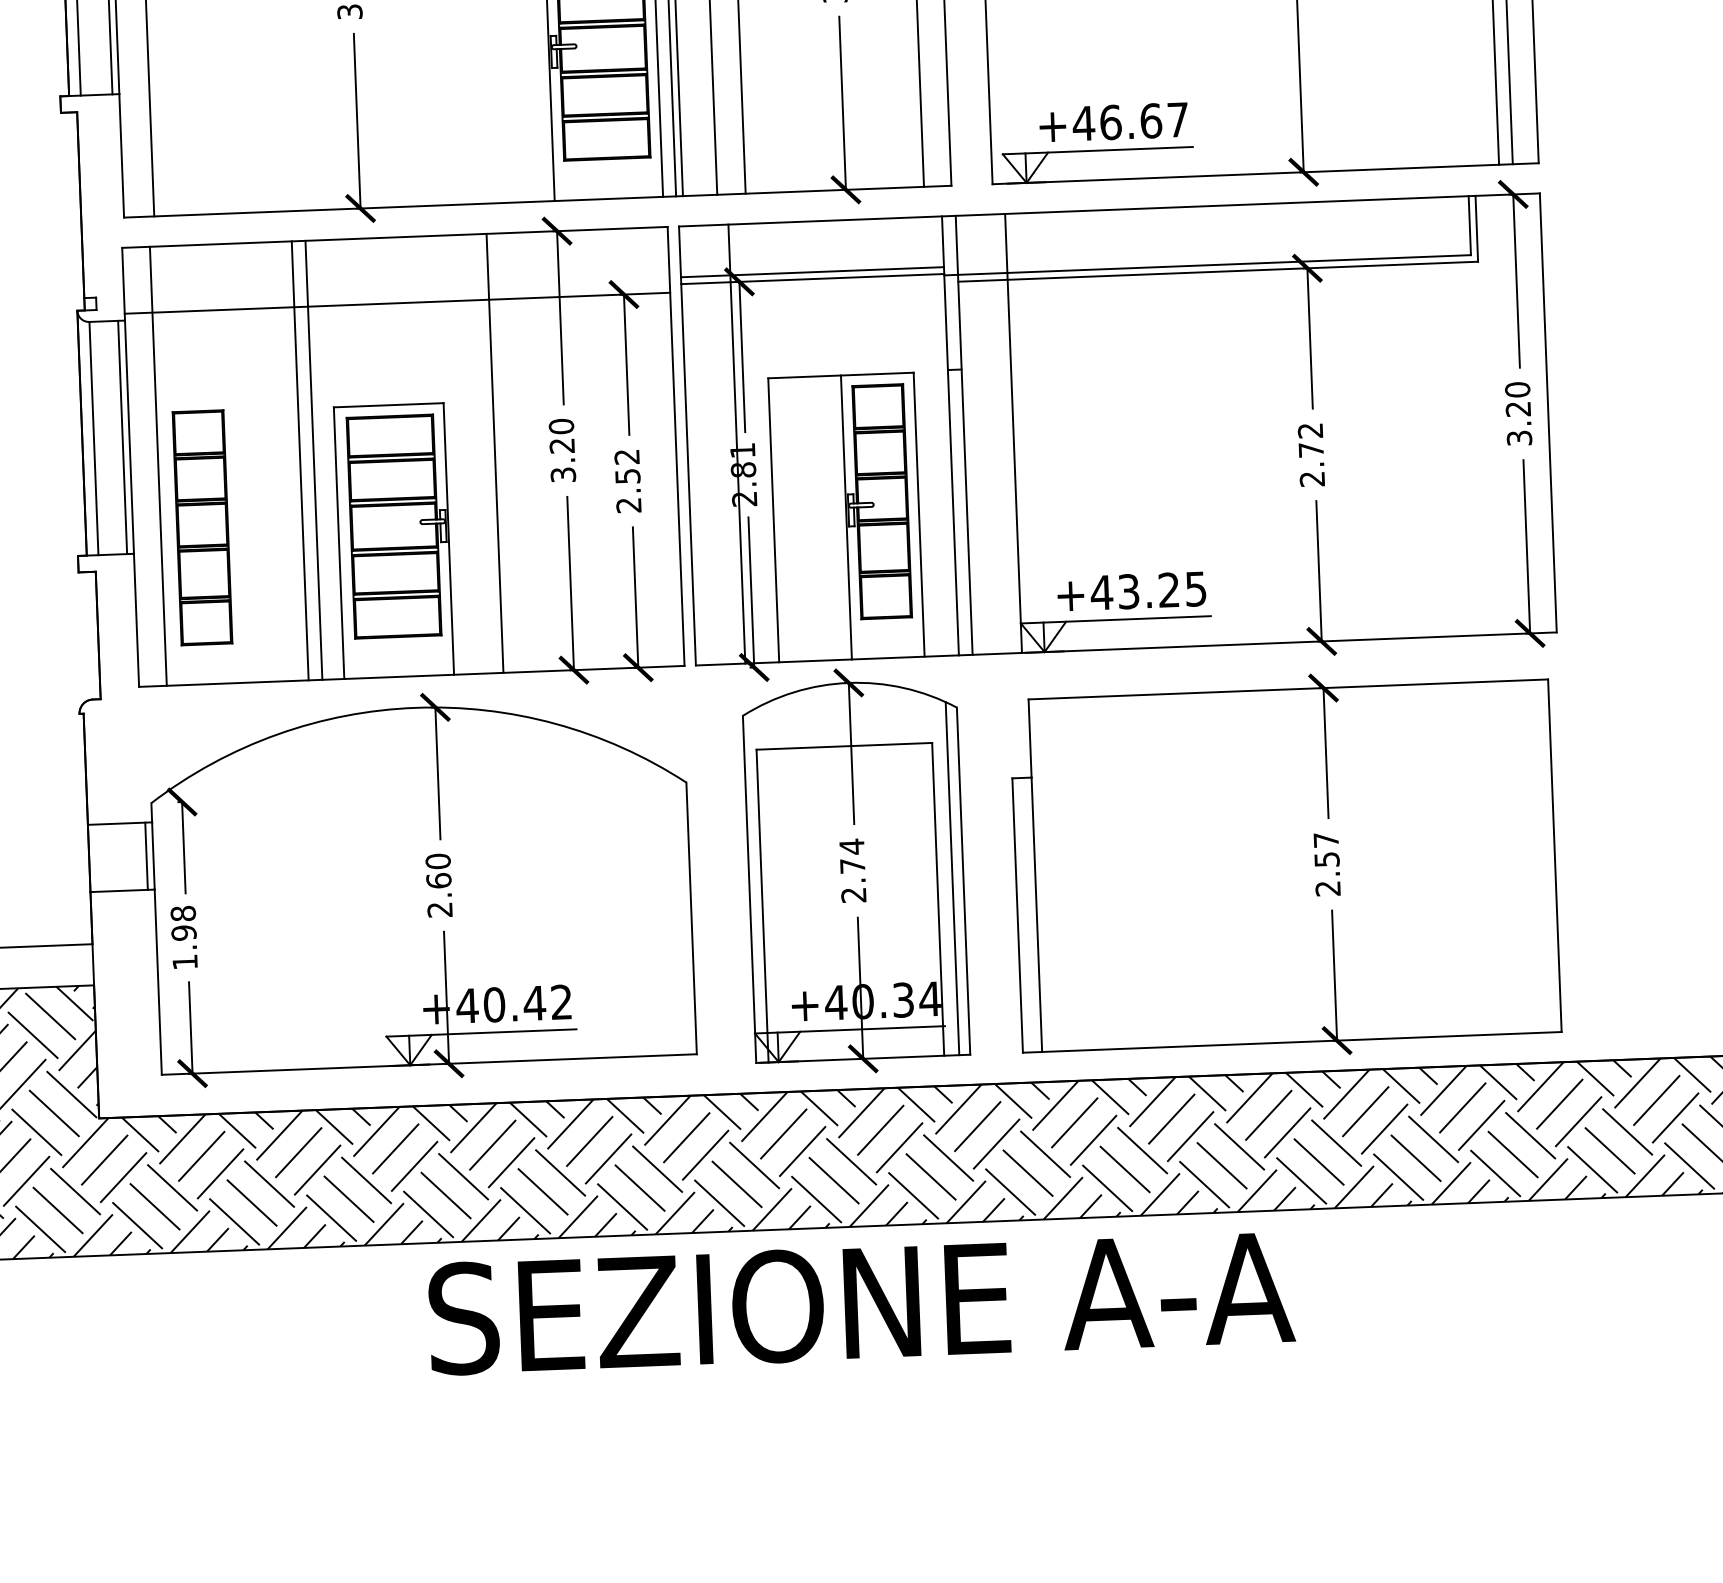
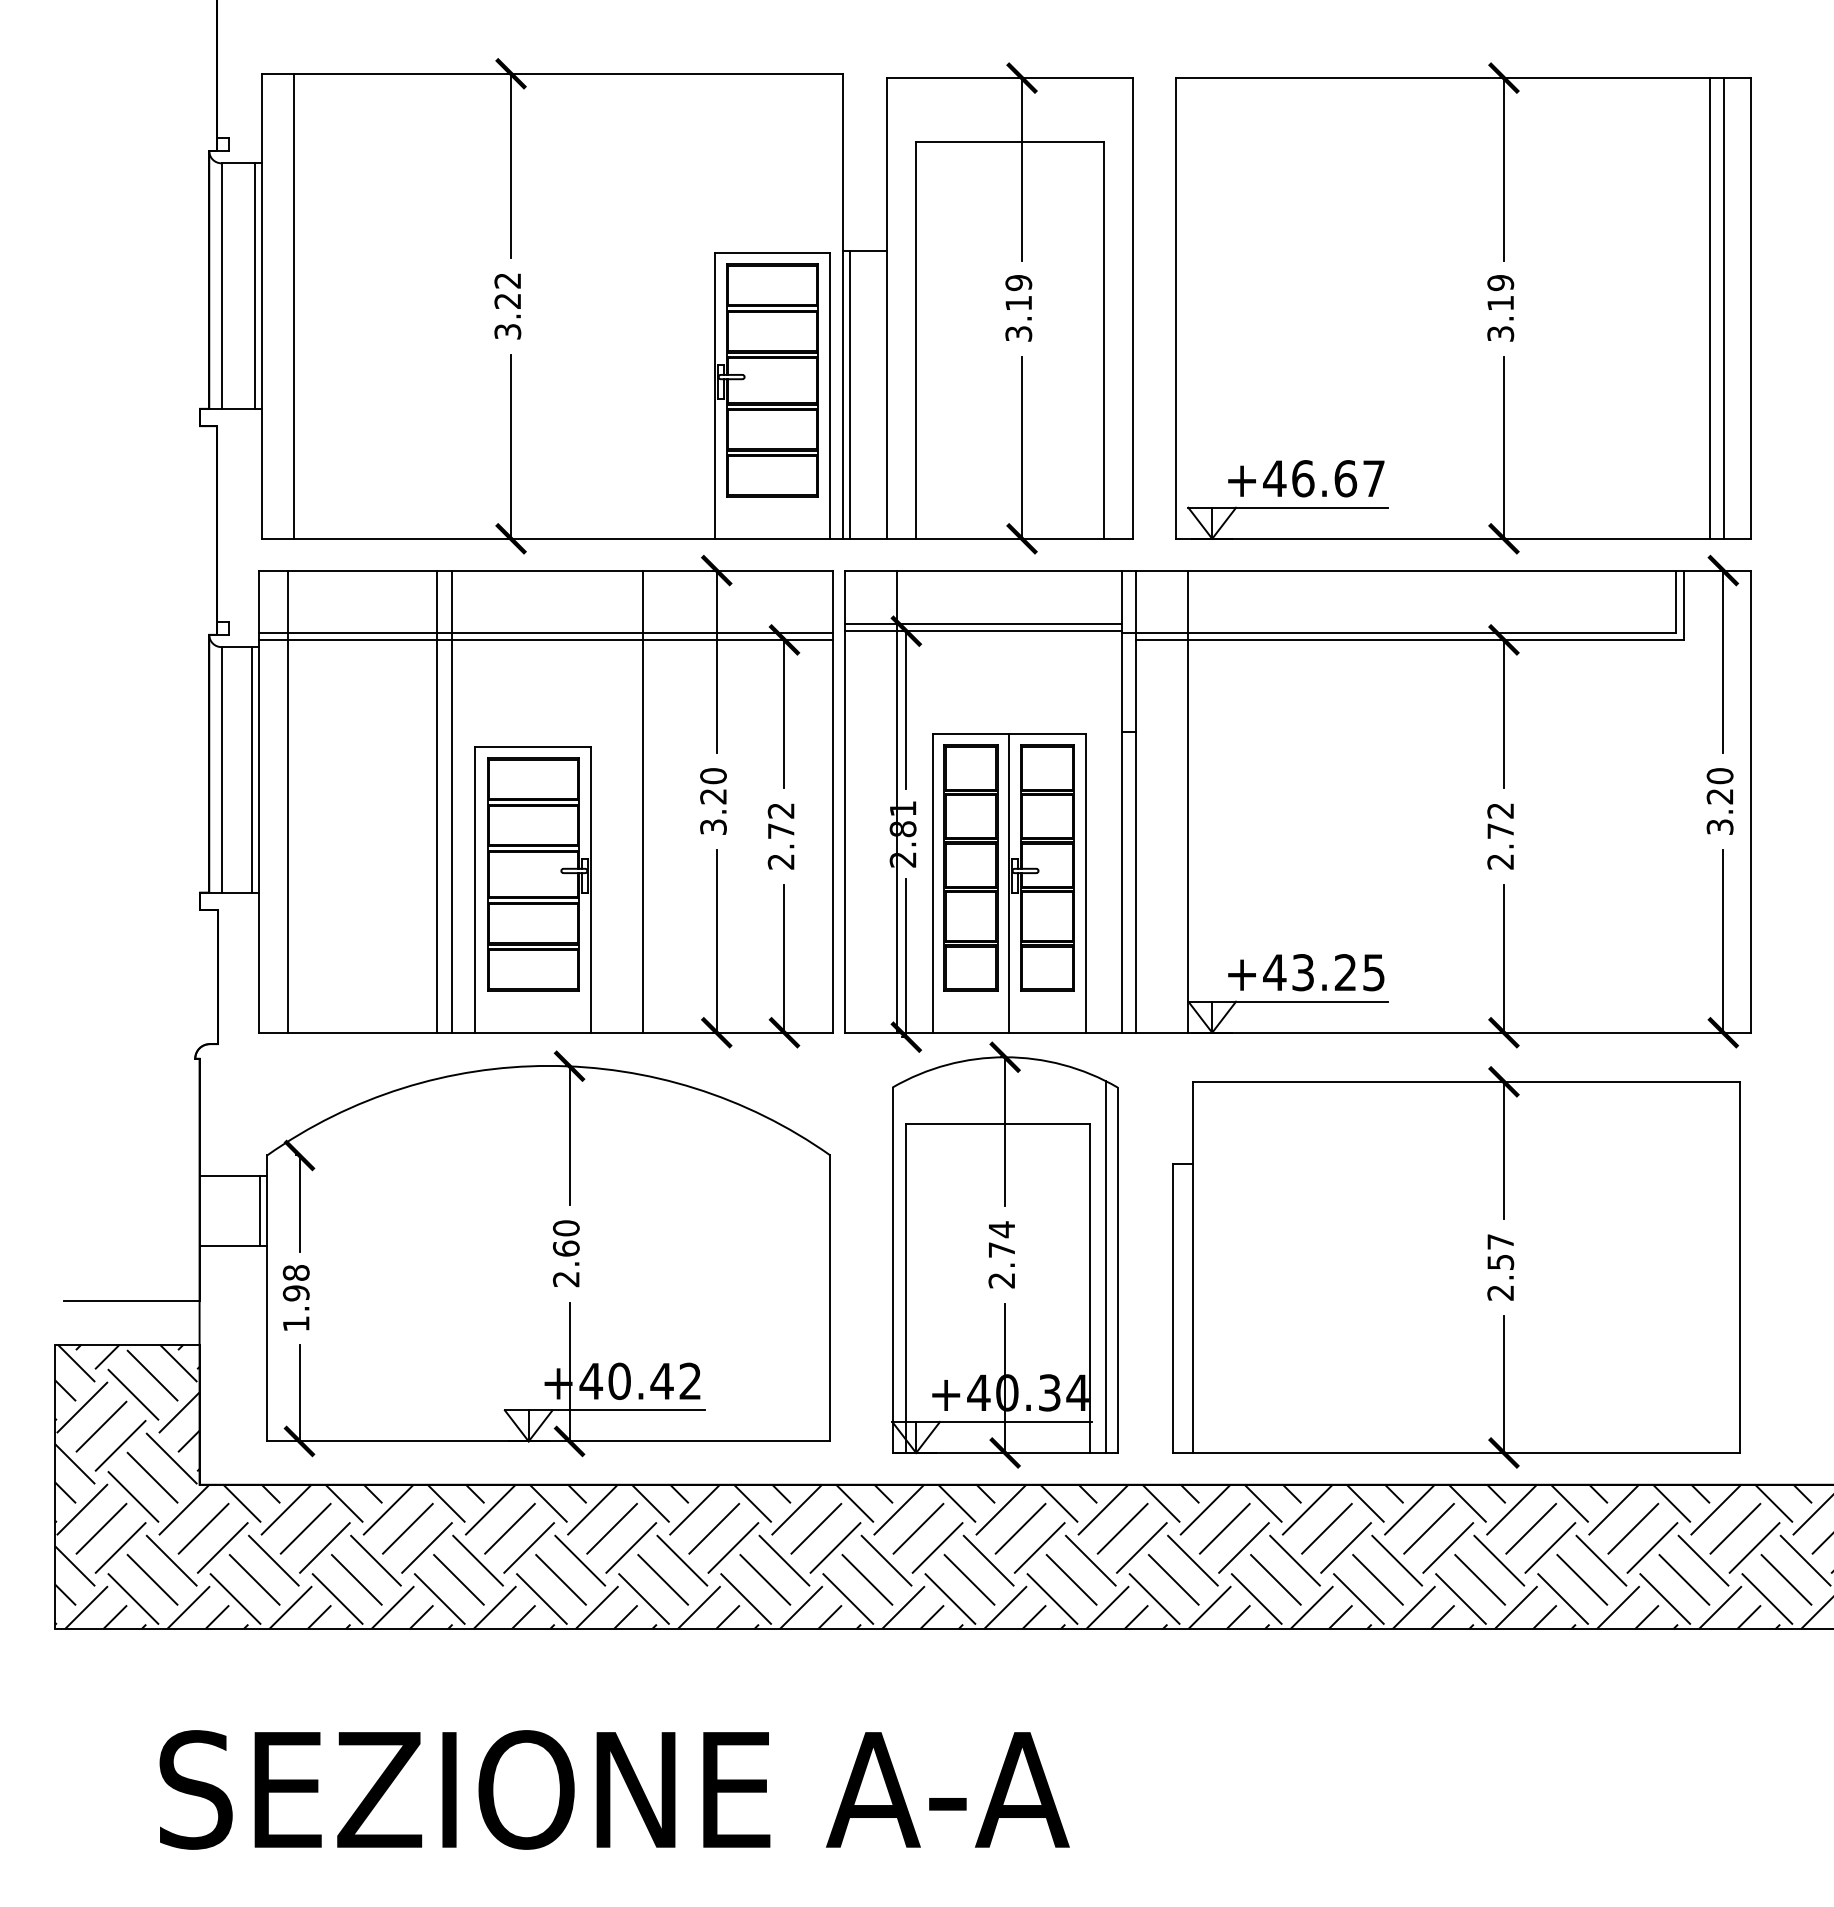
line: (396, 296) -> (545, 632), added
text: (628, 475) -> (781, 830), 2.52 -> 2.72
part: (201, 527) -> (970, 867), moved
text: (861, 1302) -> (614, 1789), moved

